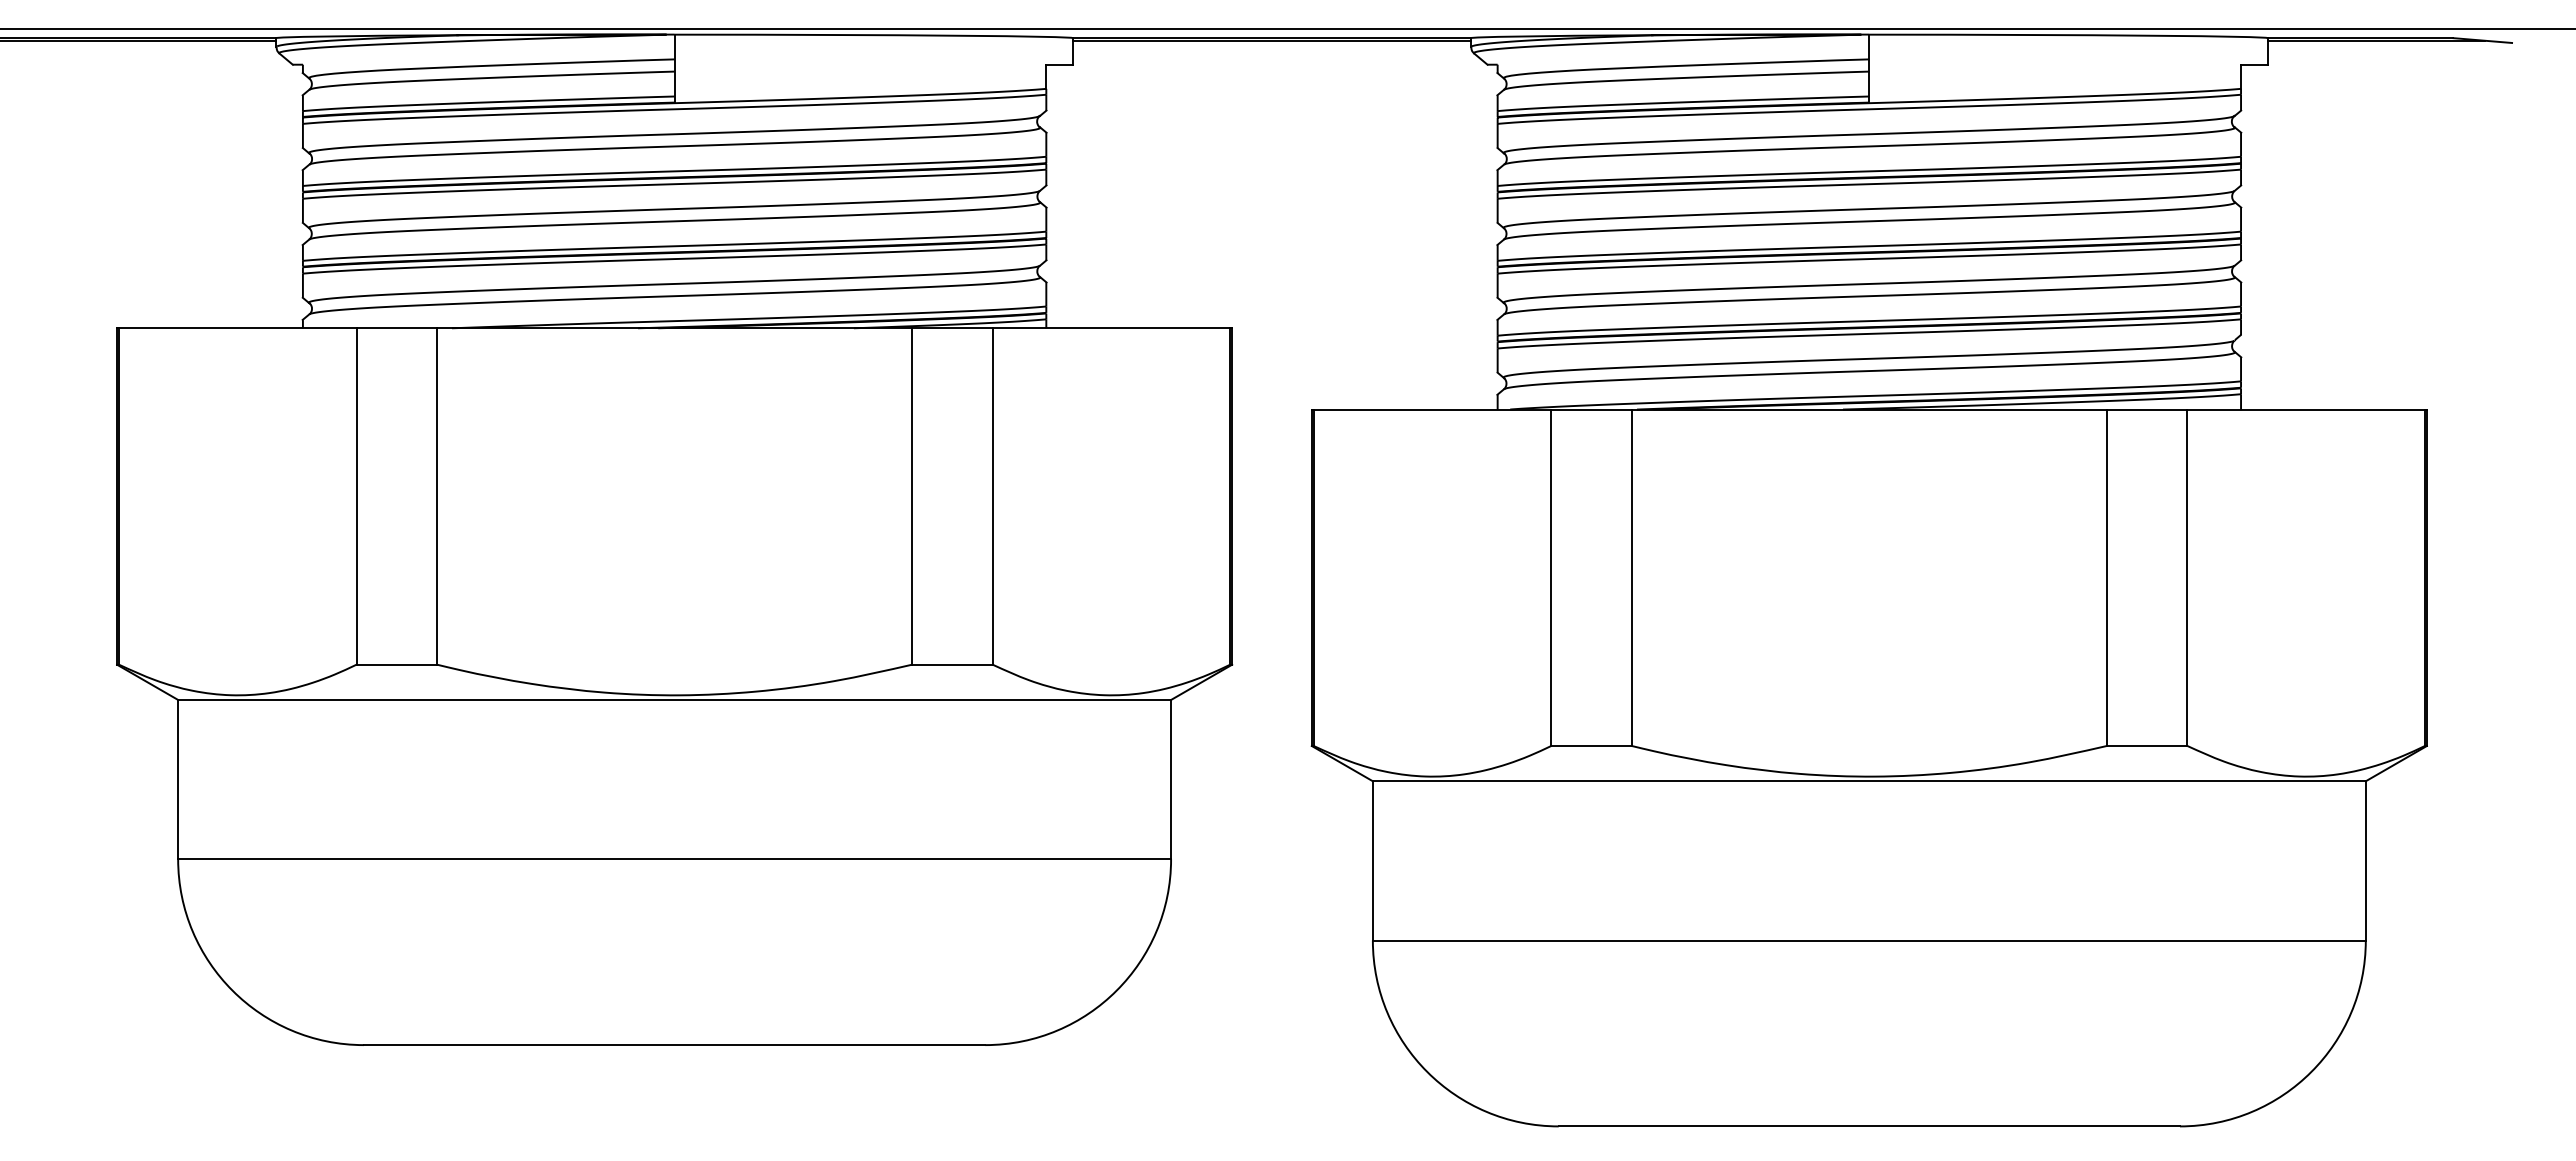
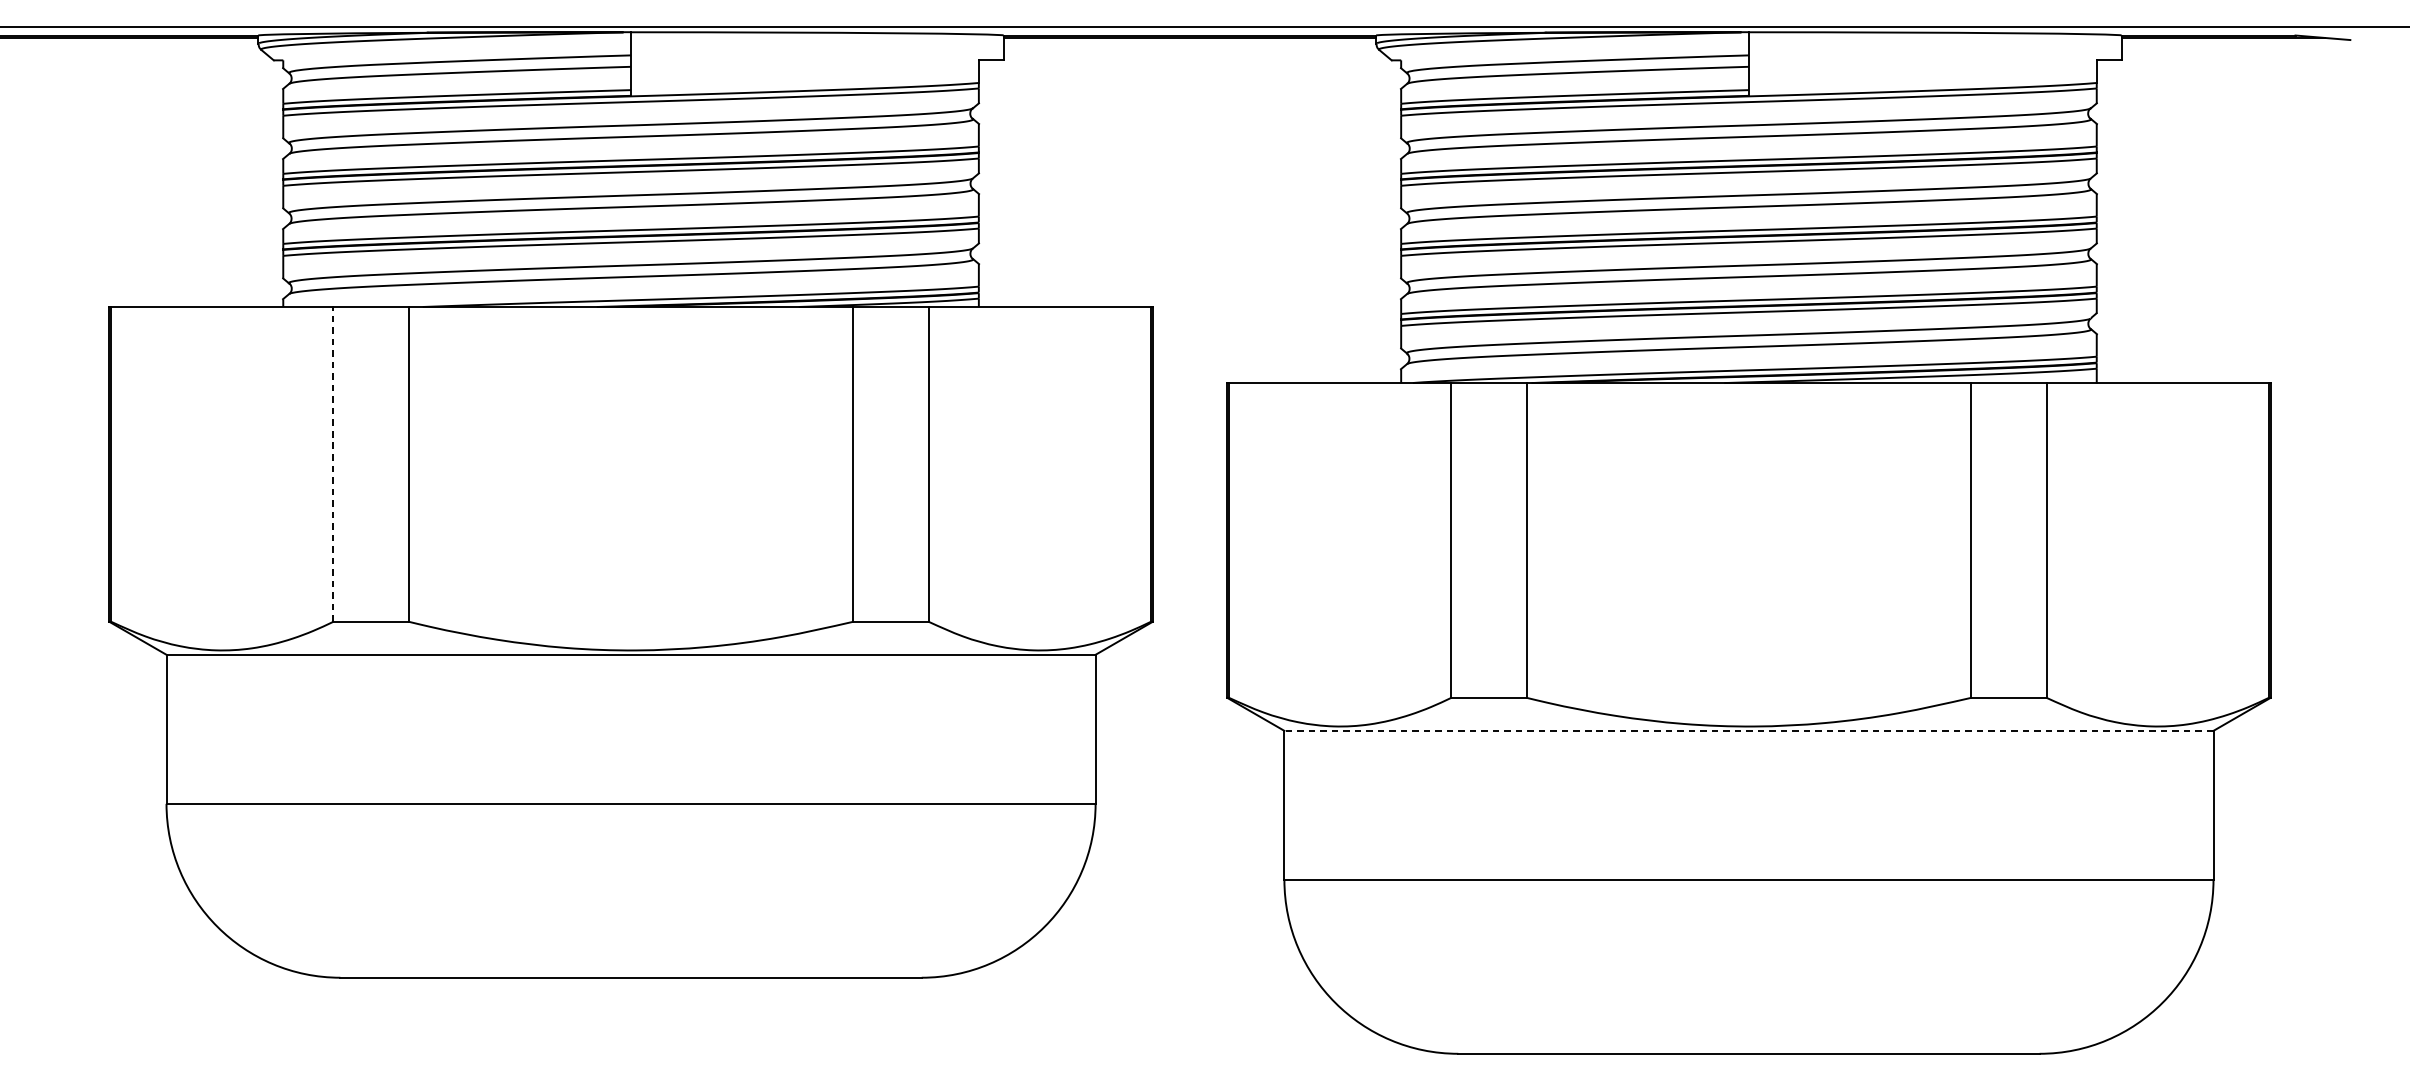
line: (356, 496) -> (333, 464), solid -> dashed
line: (1868, 781) -> (1748, 731), solid -> dashed

